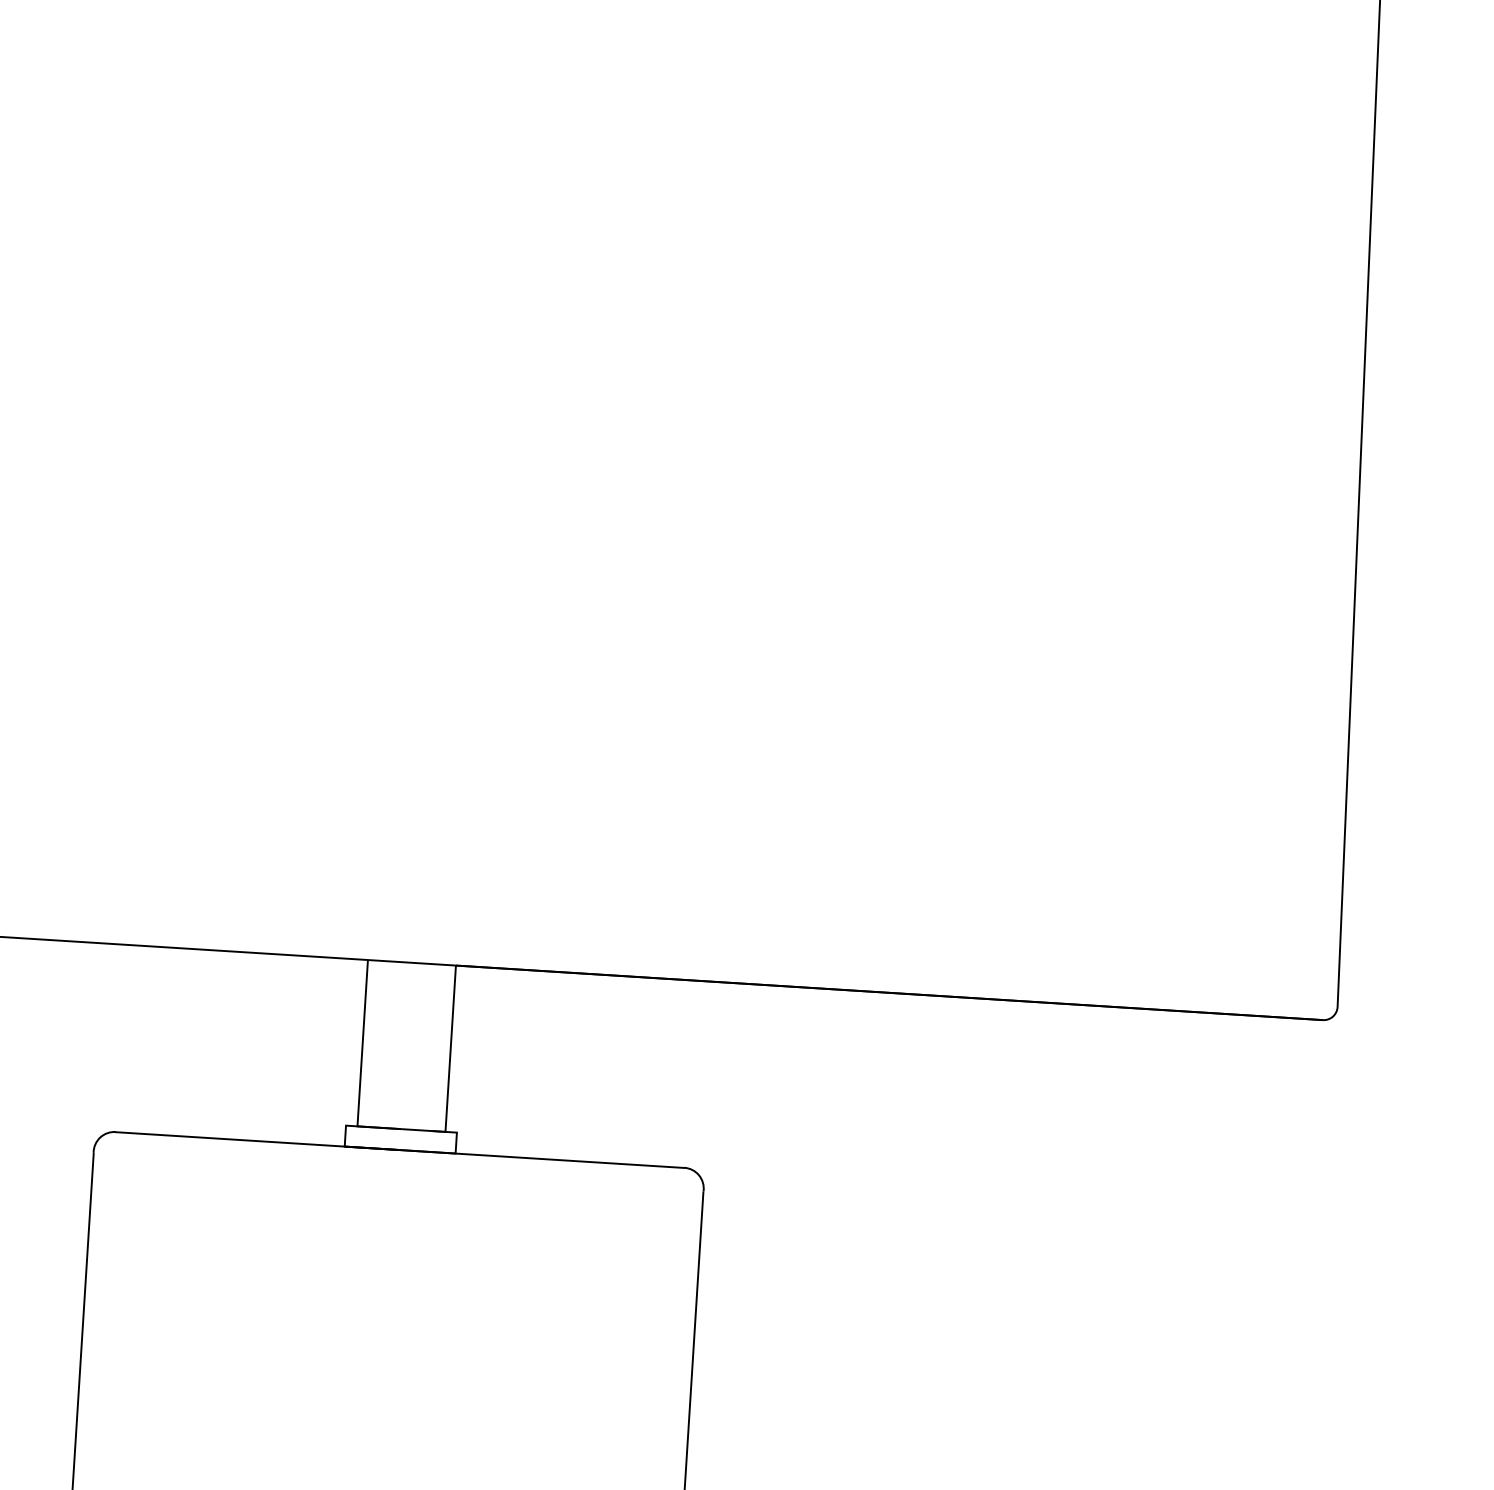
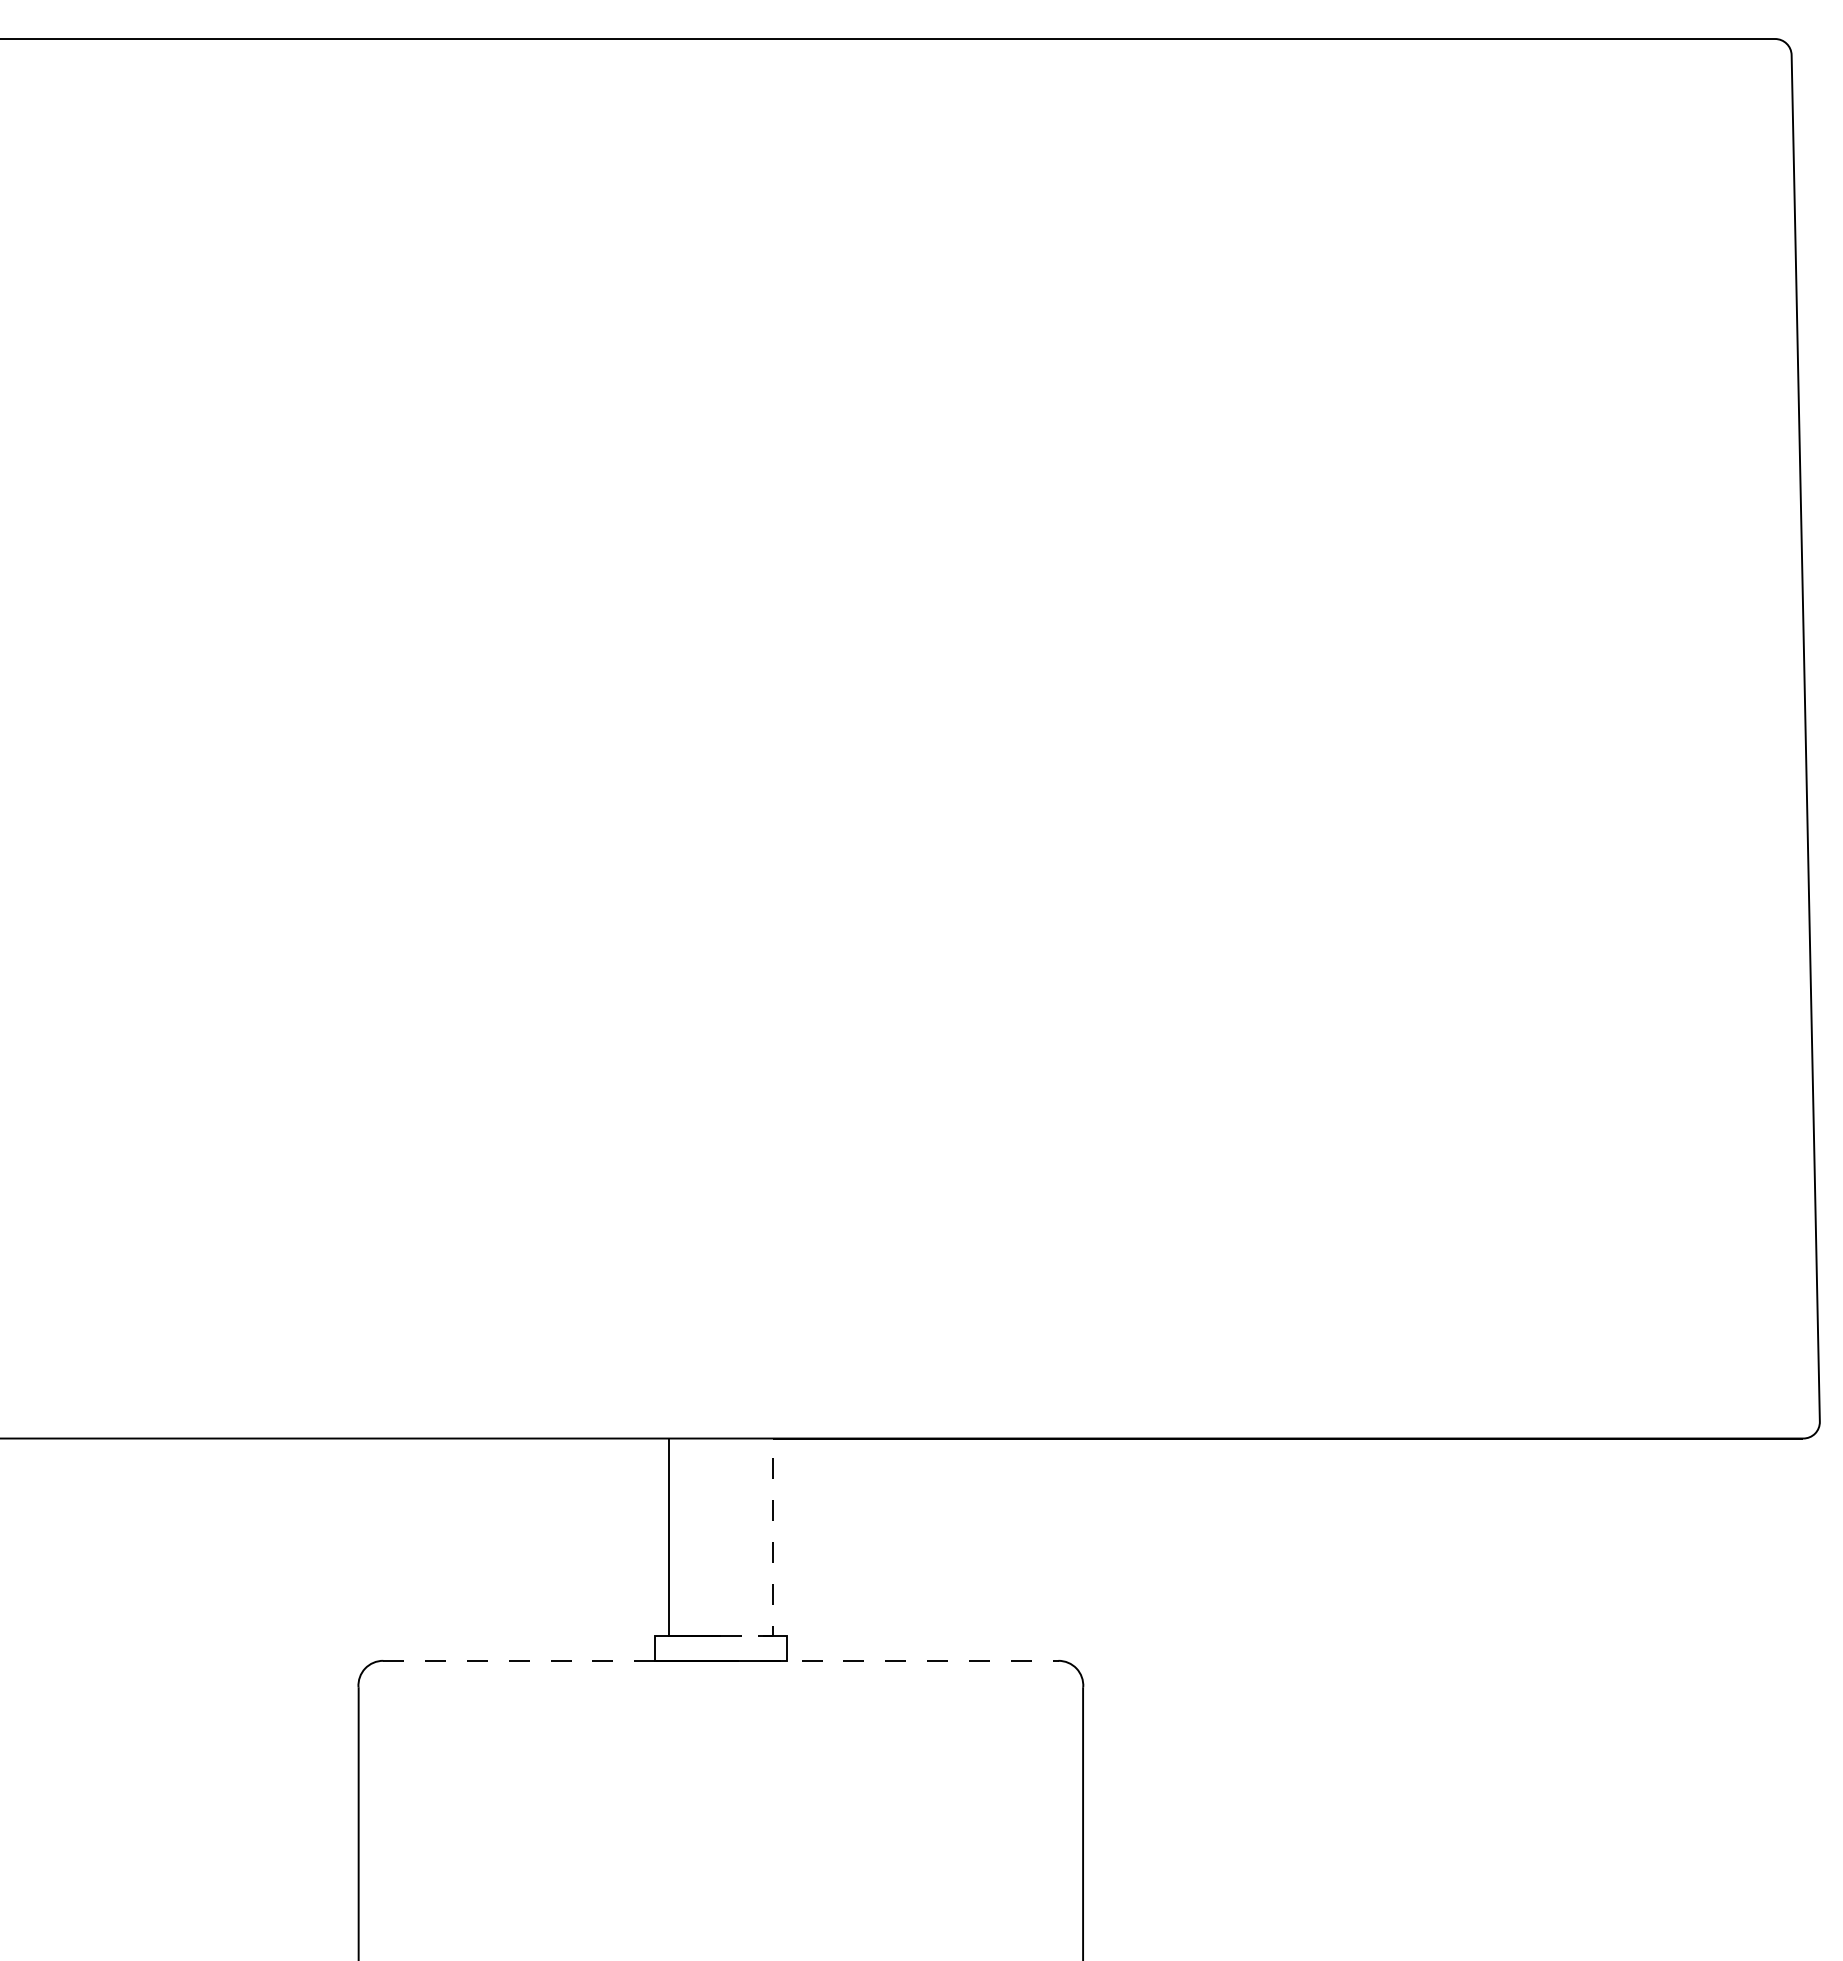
line: (449, 1071) -> (773, 1564), solid -> dashed
line: (399, 1150) -> (720, 1661), solid -> dashed

